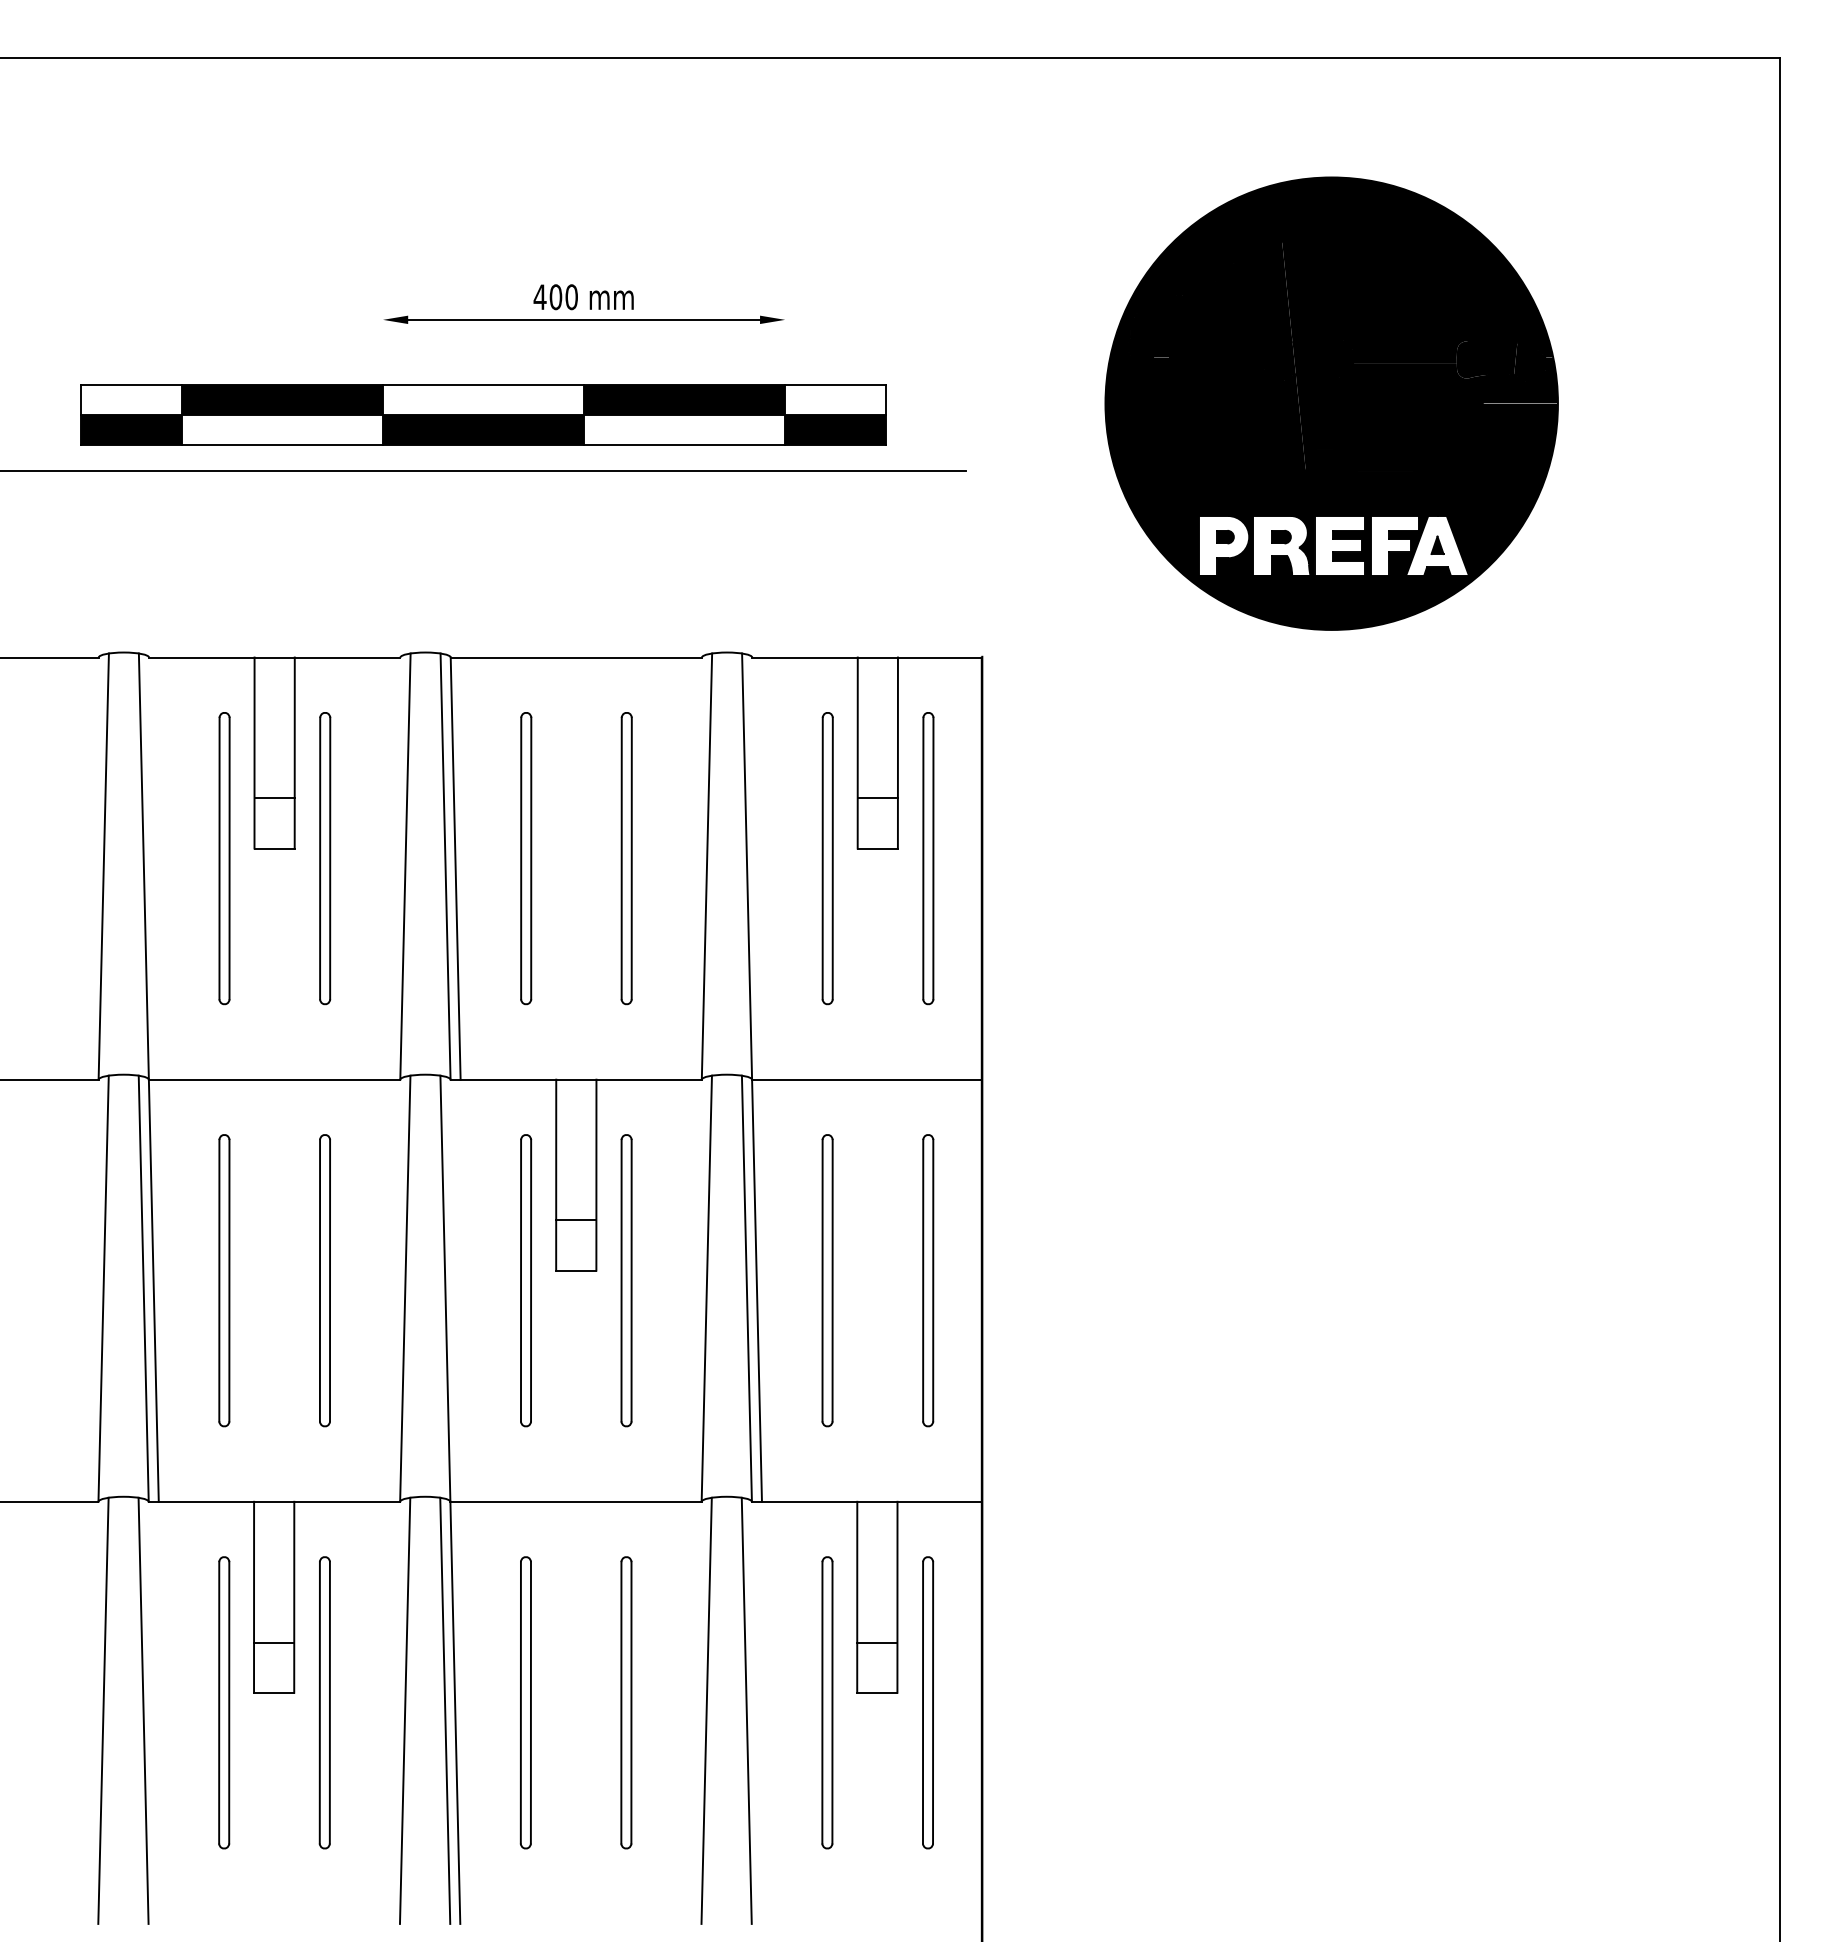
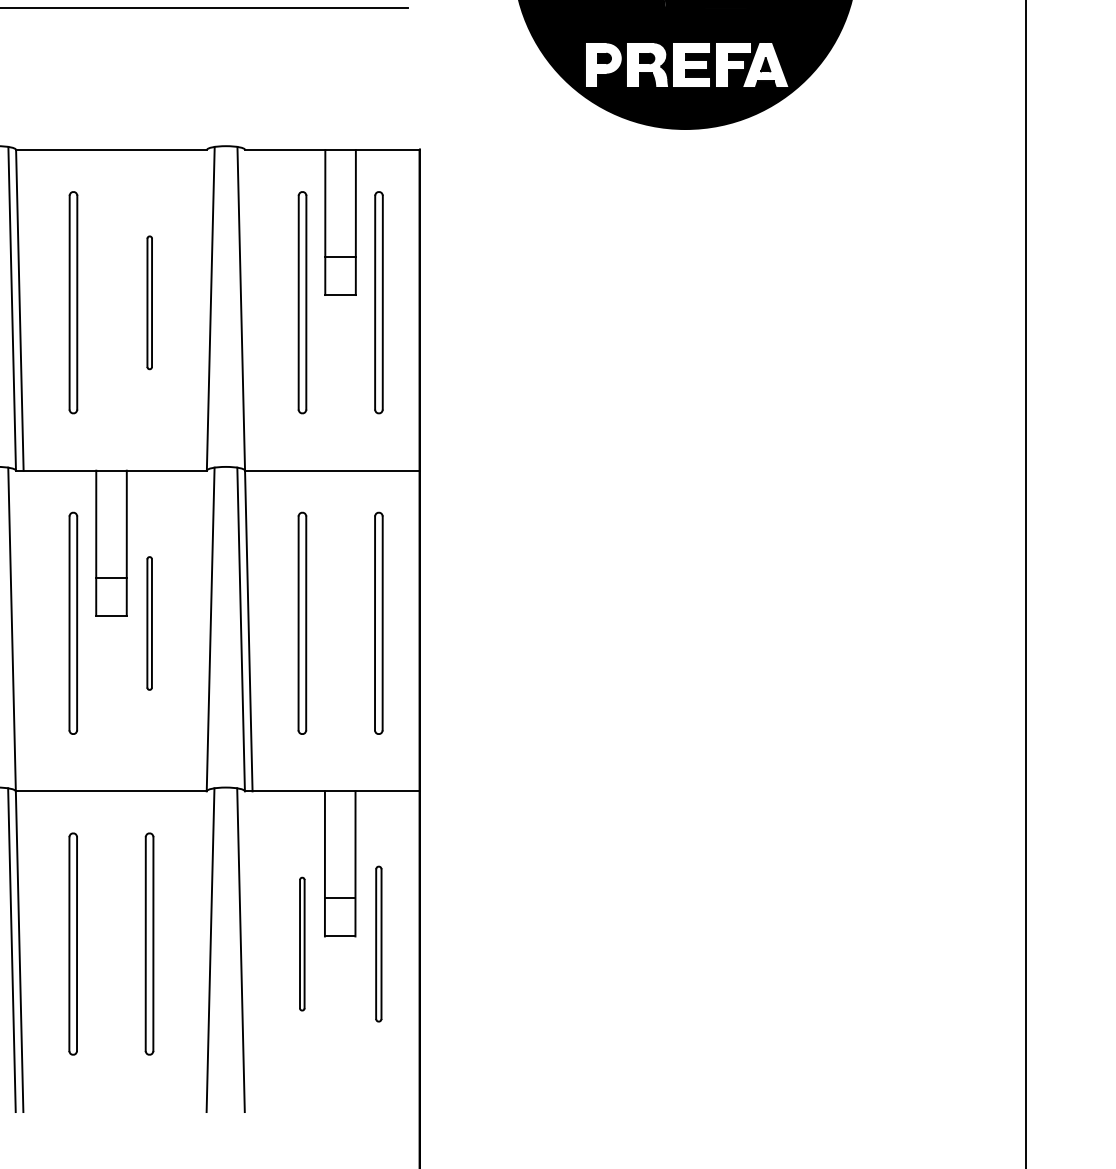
part: (626, 858) -> (149, 302), size x0.6
part: (626, 1280) -> (149, 623), size x0.6
part: (827, 1702) -> (302, 943), size x0.6
part: (928, 1702) -> (379, 943), size x0.7

